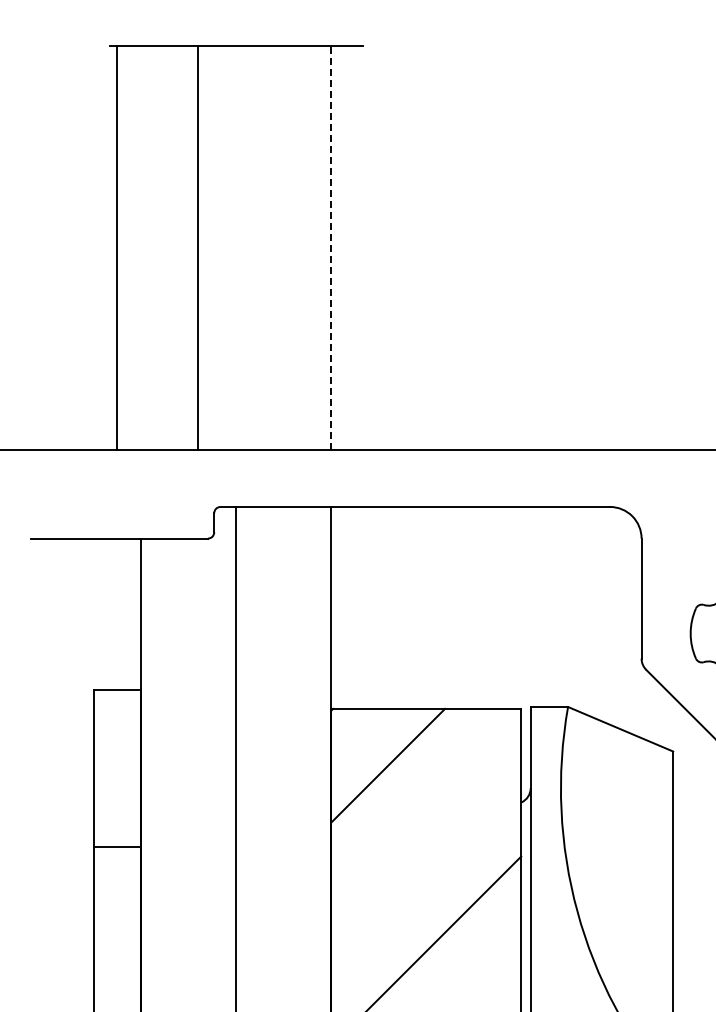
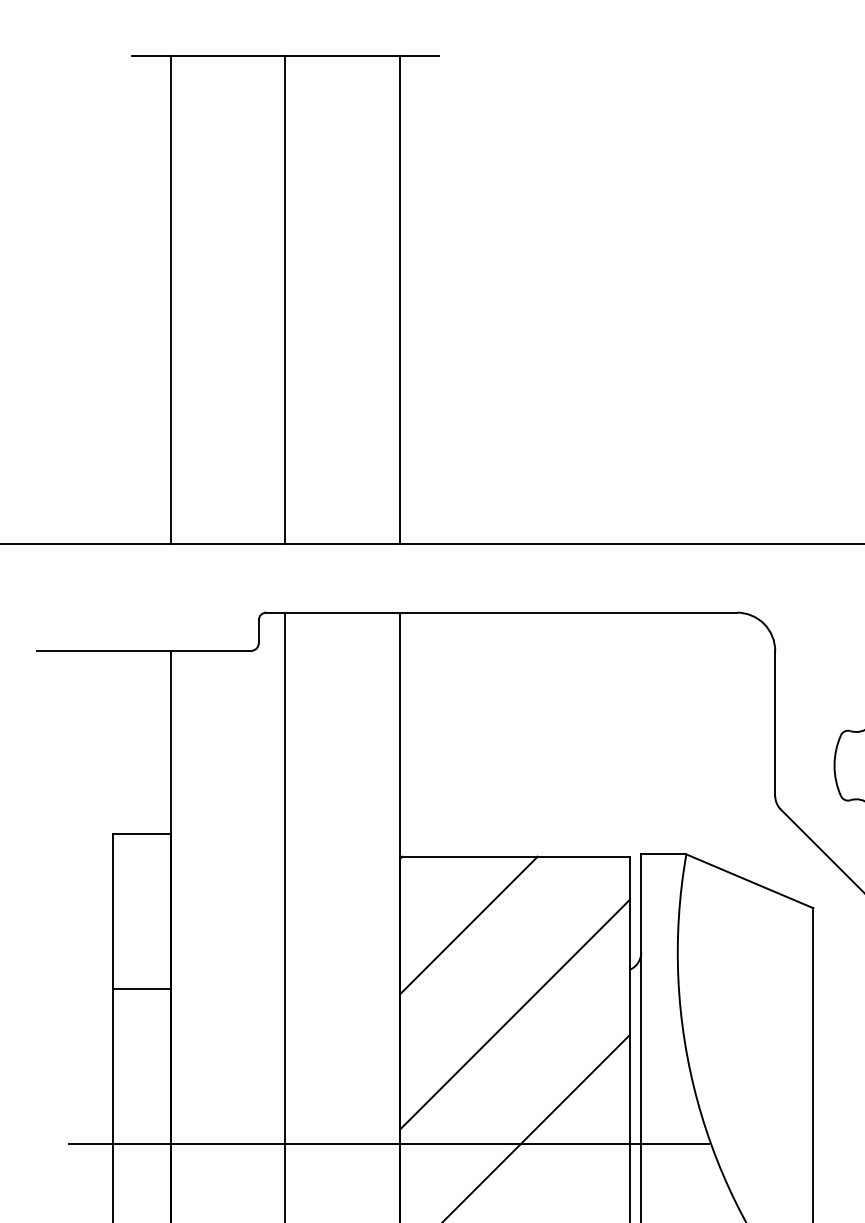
line: (117, 247) -> (170, 299), moved
line: (198, 247) -> (285, 299), moved
line: (331, 248) -> (400, 300), dashed -> solid
line: (426, 839) -> (515, 1014), added
line: (117, 847) -> (141, 989), moved
line: (321, 946) -> (388, 1143), added

